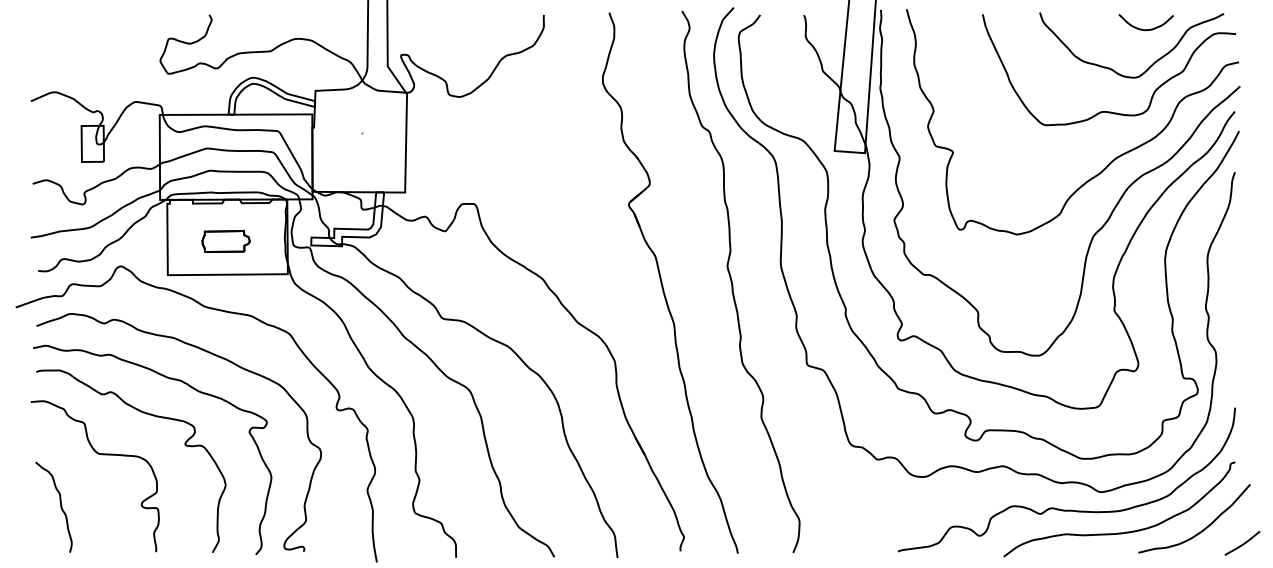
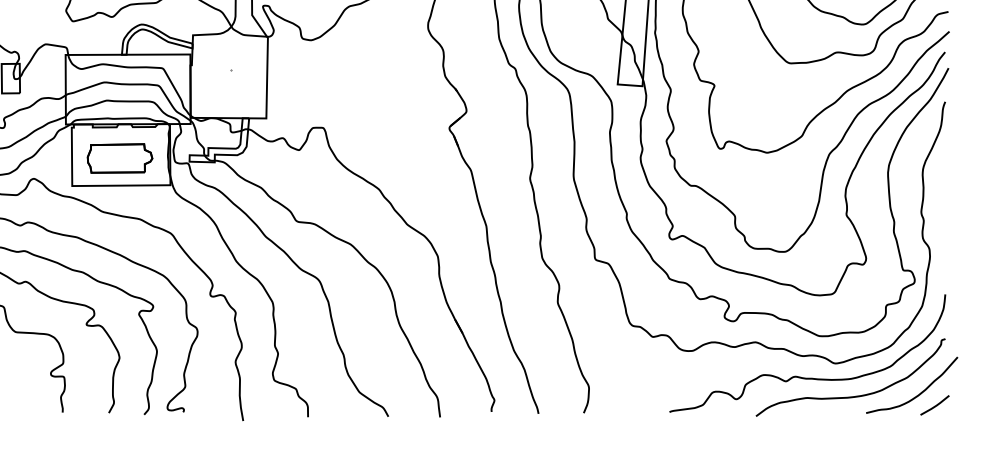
part: (225, 241) -> (119, 158), size x1.67
line: (1242, 543) -> (934, 405), moved

